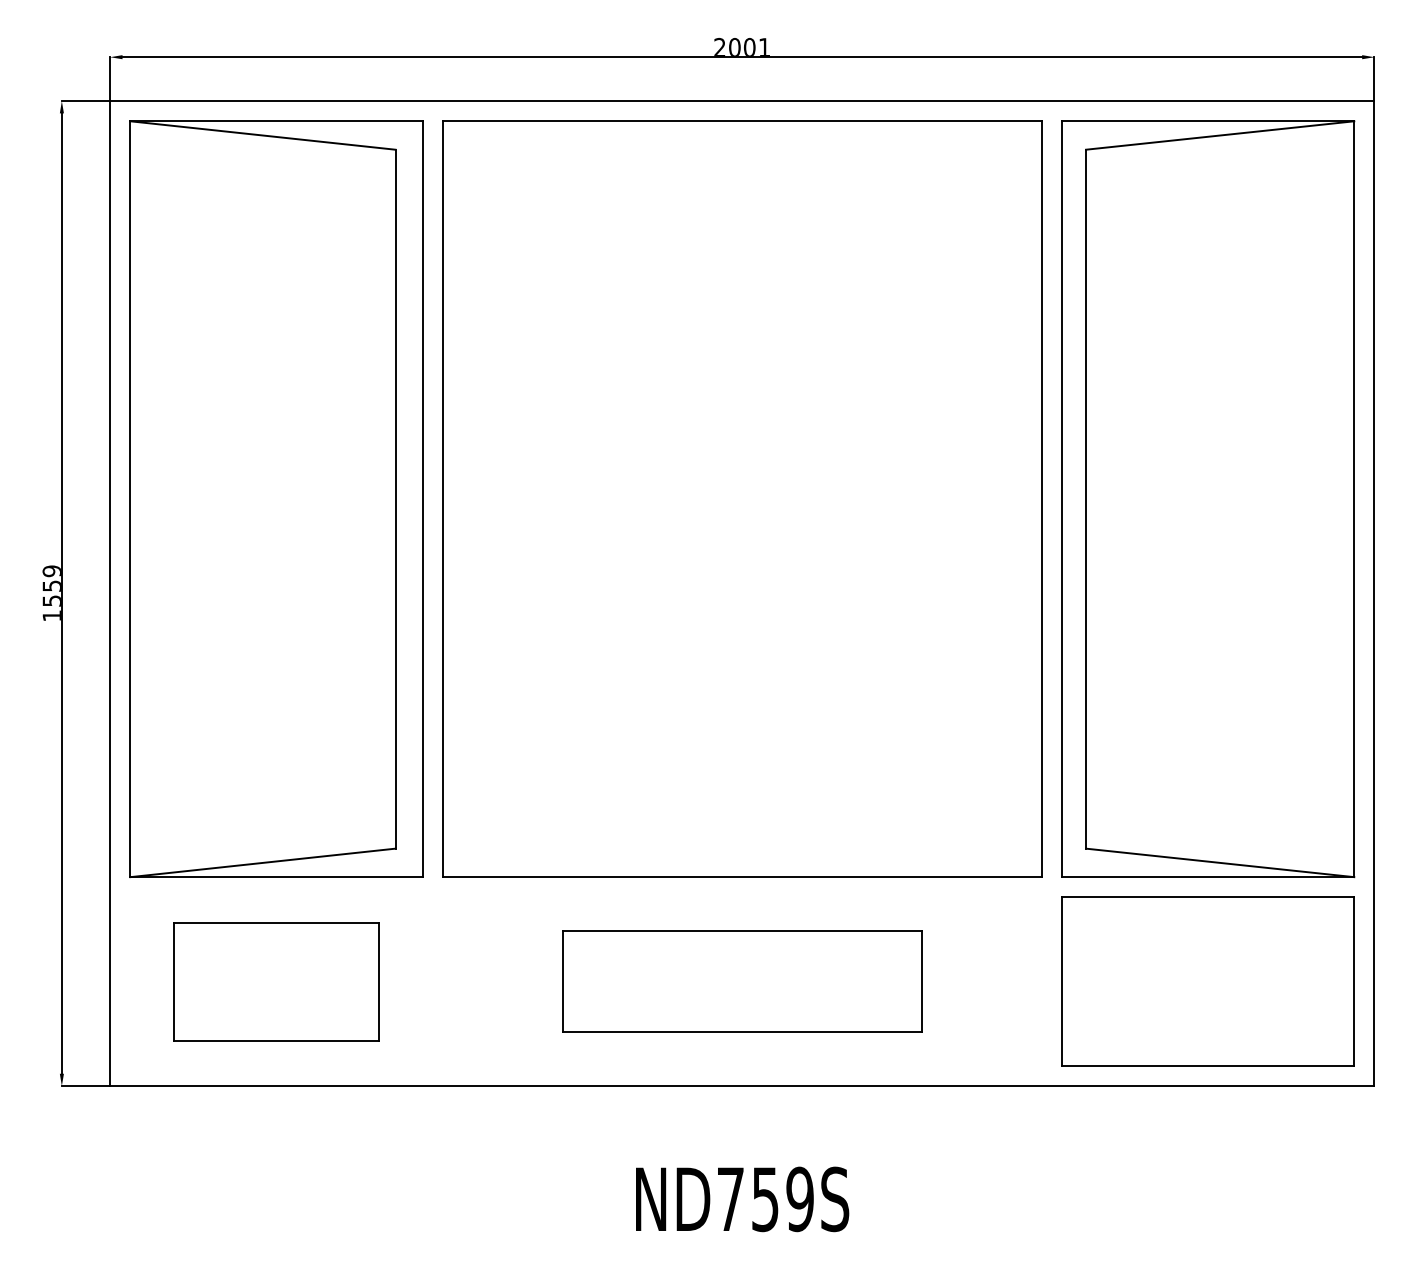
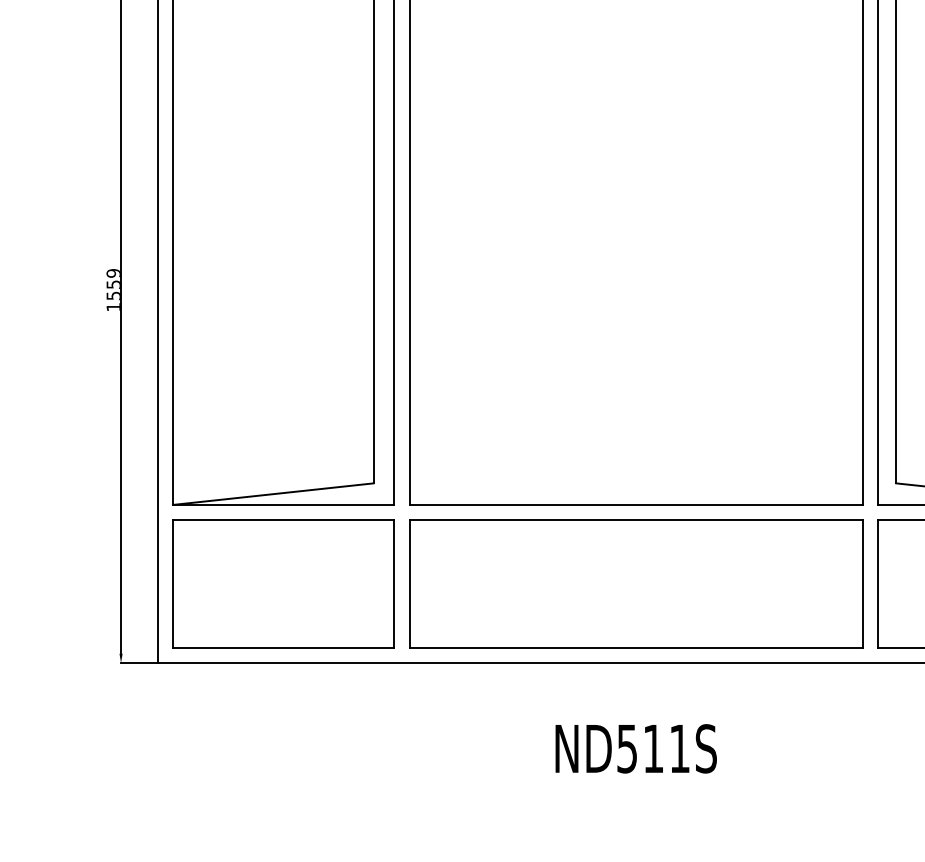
part: (276, 981) -> (283, 583), size x1.43
part: (742, 981) -> (636, 583), size x1.67
text: (765, 1199) -> (653, 748), ND759S -> ND511S

